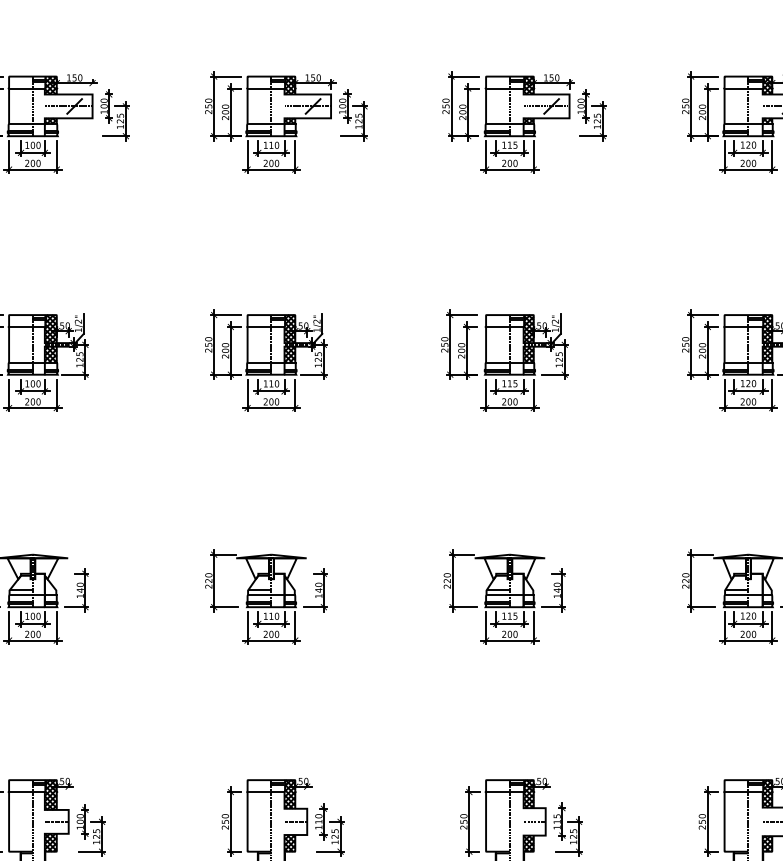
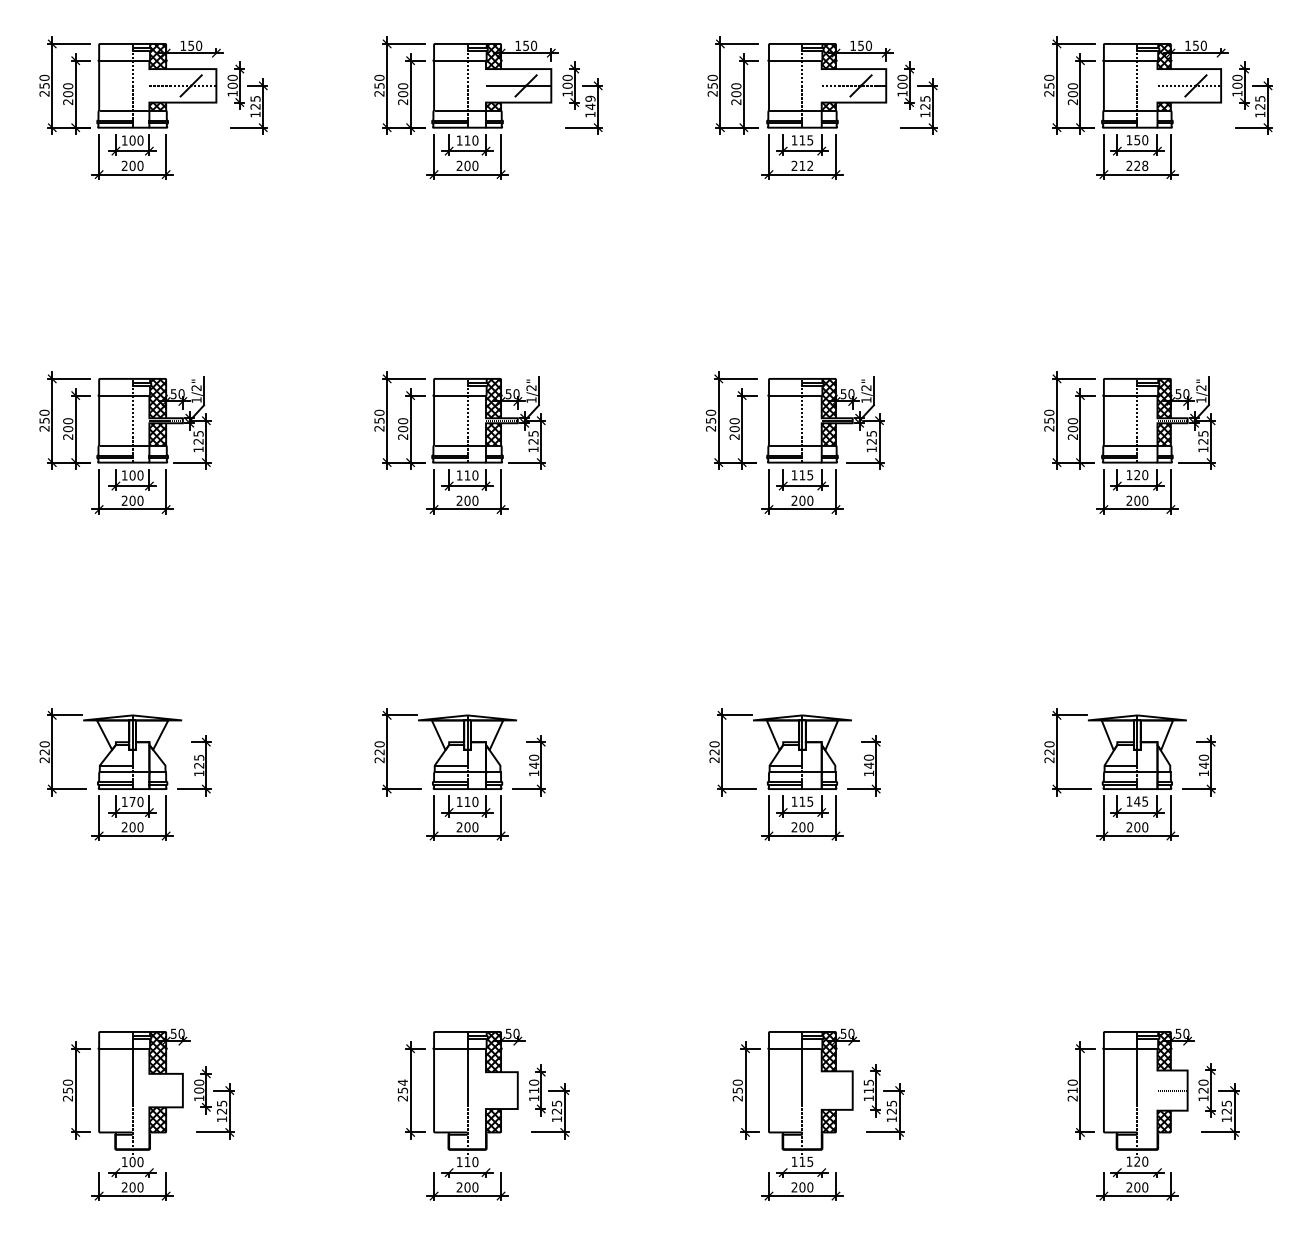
text: (358, 118) -> (590, 102), 125 -> 149
text: (748, 145) -> (1137, 140), 120 -> 150
text: (512, 163) -> (806, 165), 200 -> 212
text: (751, 163) -> (1141, 165), 200 -> 228
text: (80, 587) -> (199, 761), 140 -> 125
text: (32, 616) -> (132, 801), 100 -> 170
text: (751, 616) -> (1141, 801), 120 -> 145
text: (225, 816) -> (402, 1082), 250 -> 254
line: (56, 821) -> (165, 1090), removed
line: (295, 821) -> (501, 1090), removed
line: (534, 821) -> (836, 1090), removed
text: (702, 821) -> (1072, 1090), 250 -> 210

